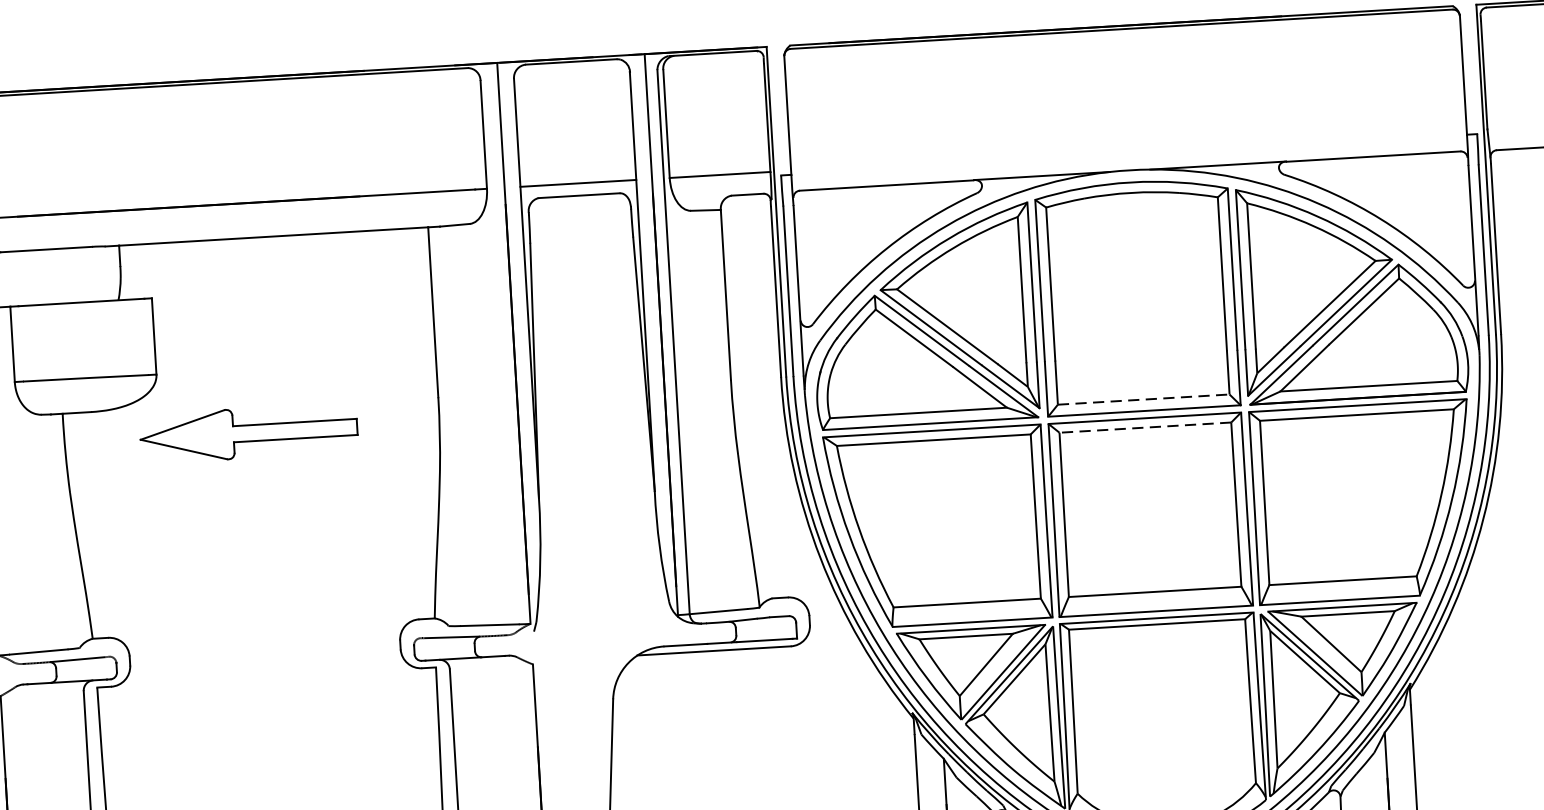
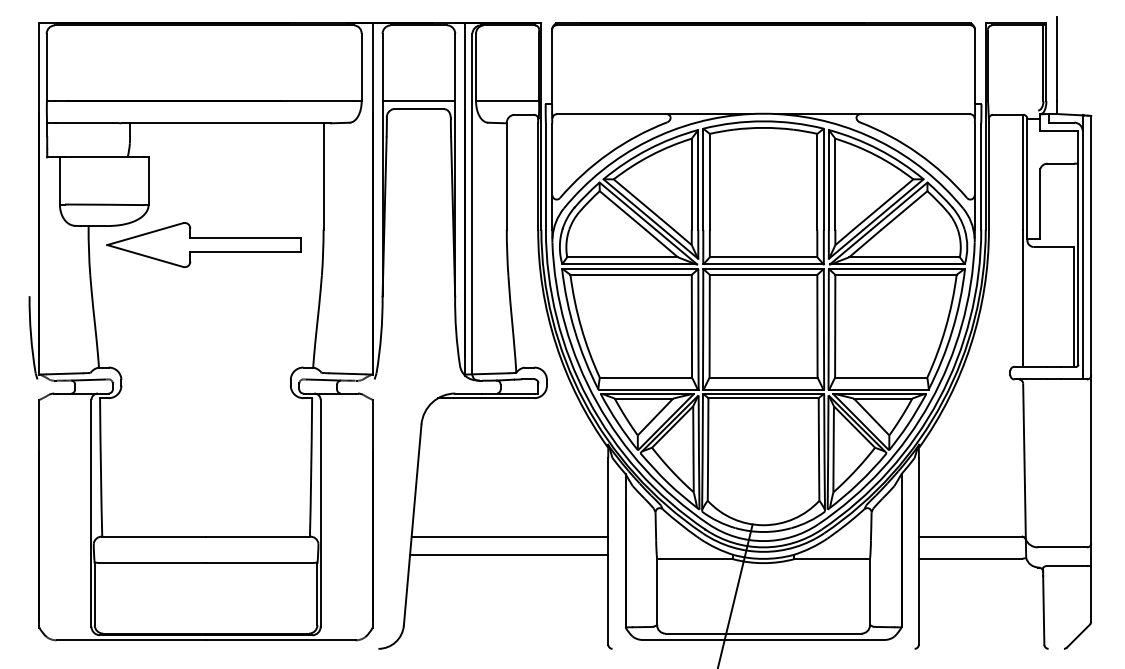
line: (1143, 399) -> (763, 257), dashed -> solid
line: (1145, 427) -> (763, 274), dashed -> solid
part: (248, 433) -> (203, 245), size x1.43

